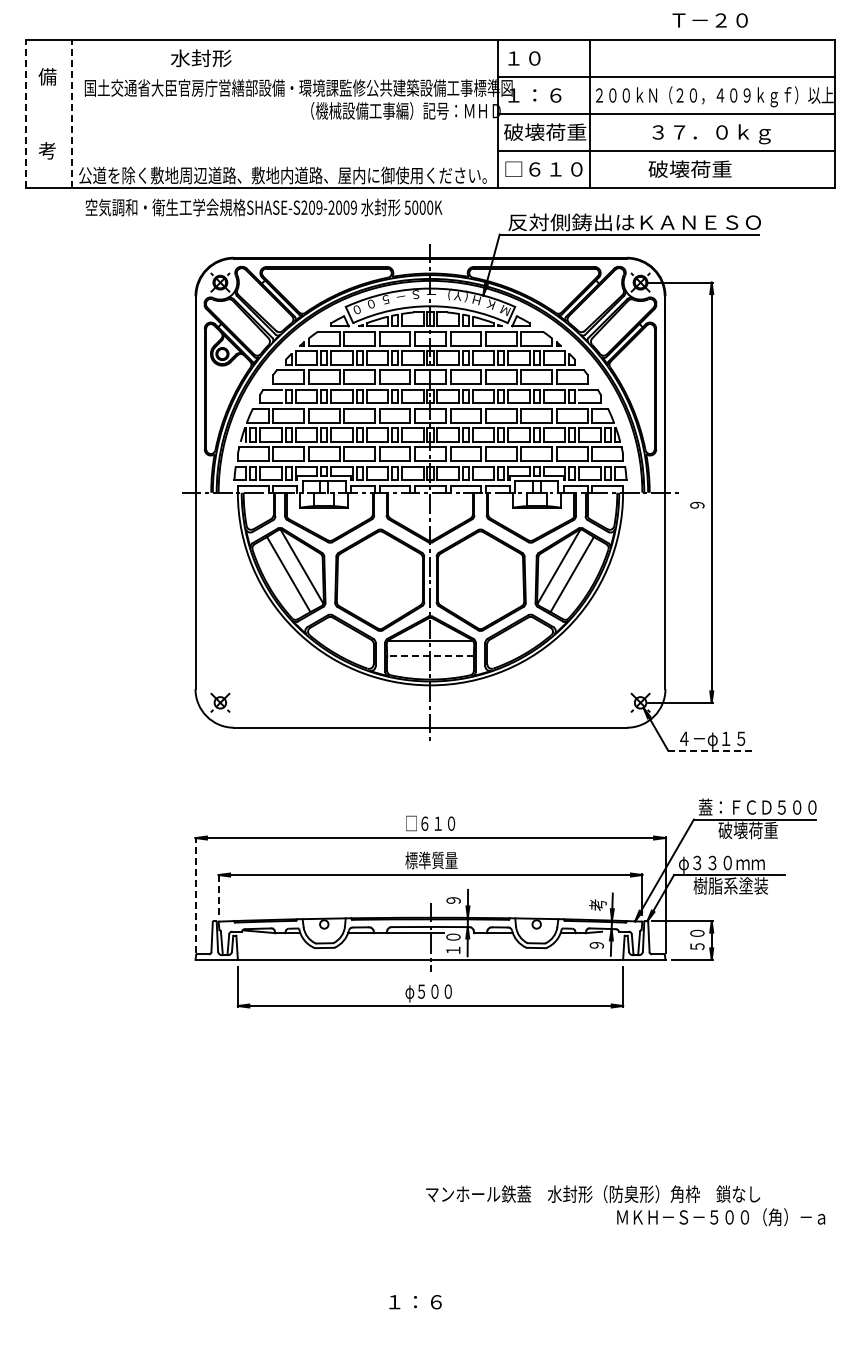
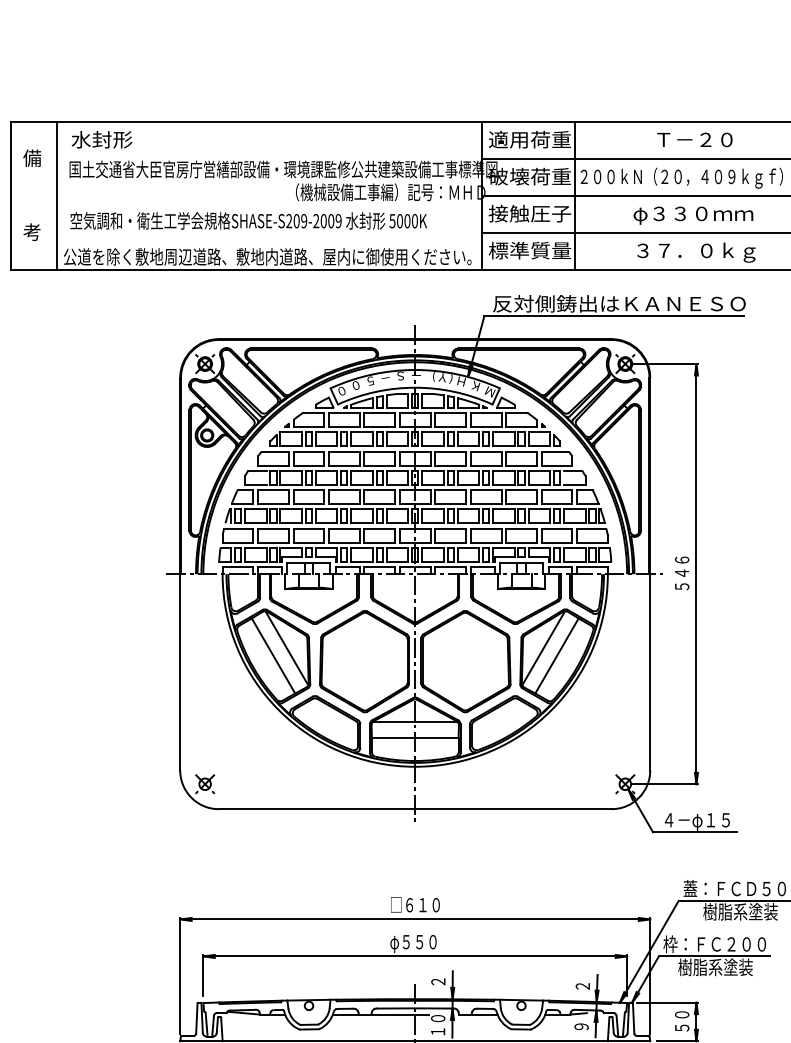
text: (709, 20) -> (694, 139), moved
text: (201, 58) -> (102, 139), moved
text: (545, 58) -> (530, 139), １０ -> 適用荷重
text: (545, 95) -> (530, 176), １：６ -> 破壊荷重
line: (26, 114) -> (11, 195), dashed -> solid
line: (72, 114) -> (57, 195), dashed -> solid
text: (545, 132) -> (530, 213), 破壊荷重 -> 接触圧子
text: (709, 134) -> (694, 215), ３７．０ｋｇ -> φ３３０ｍｍ
text: (545, 169) -> (530, 250), □６１０ -> 標準質量
text: (709, 170) -> (694, 251), 破壊荷重 -> ３７．０ｋｇ
text: (263, 207) -> (248, 220), moved
text: (697, 491) -> (682, 572), ９ -> ５４６
line: (430, 656) -> (415, 737), dashed -> solid
line: (710, 750) -> (695, 831), dashed -> solid
text: (755, 830) -> (740, 911), 破壊荷重 -> 樹脂系塗装
text: (431, 861) -> (416, 942), 標準質量 -> φ５５０
text: (729, 863) -> (714, 944), φ３３０ｍｍ -> 枠：ＦＣ２００
line: (195, 894) -> (180, 975), dashed -> solid
line: (218, 894) -> (203, 975), dashed -> solid
text: (453, 900) -> (438, 981), ９ -> ２
text: (597, 904) -> (582, 985), 考 -> ２

